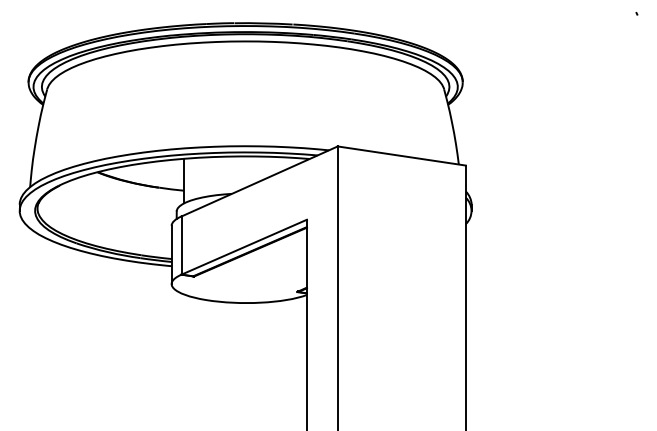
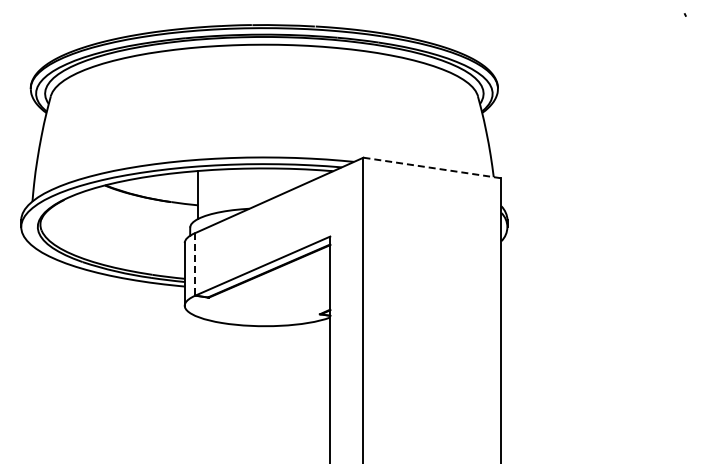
line: (401, 156) -> (432, 168), solid -> dashed
line: (181, 245) -> (195, 264), solid -> dashed

